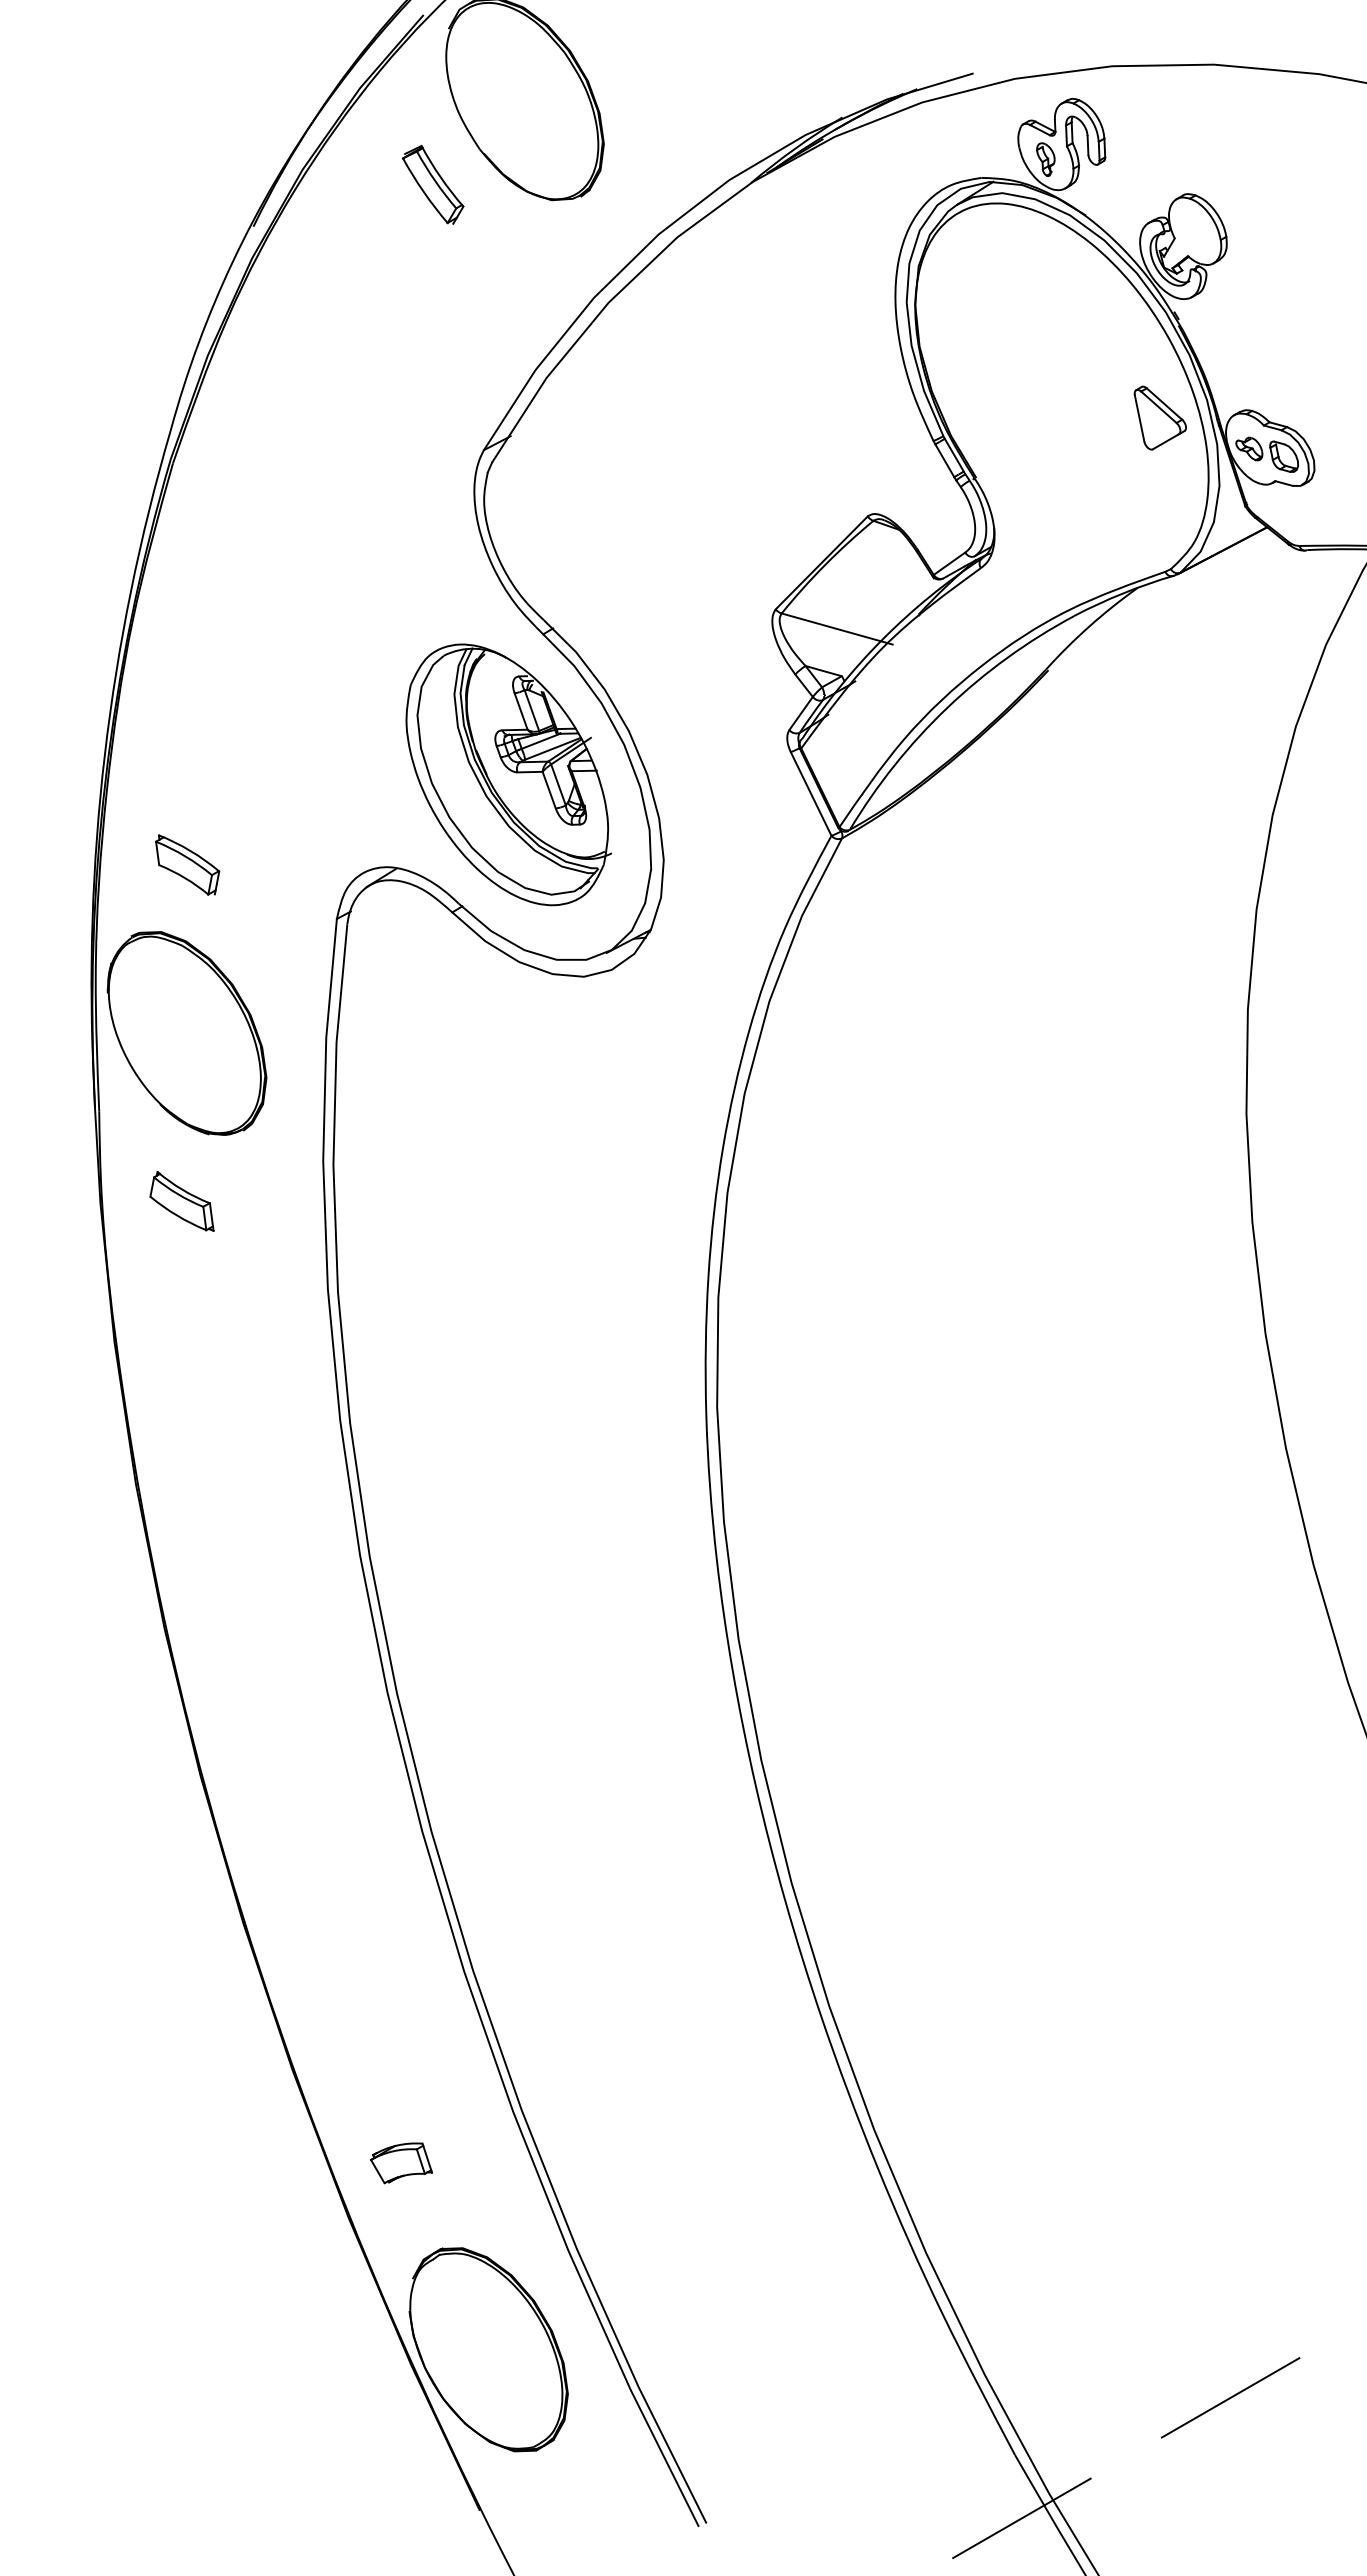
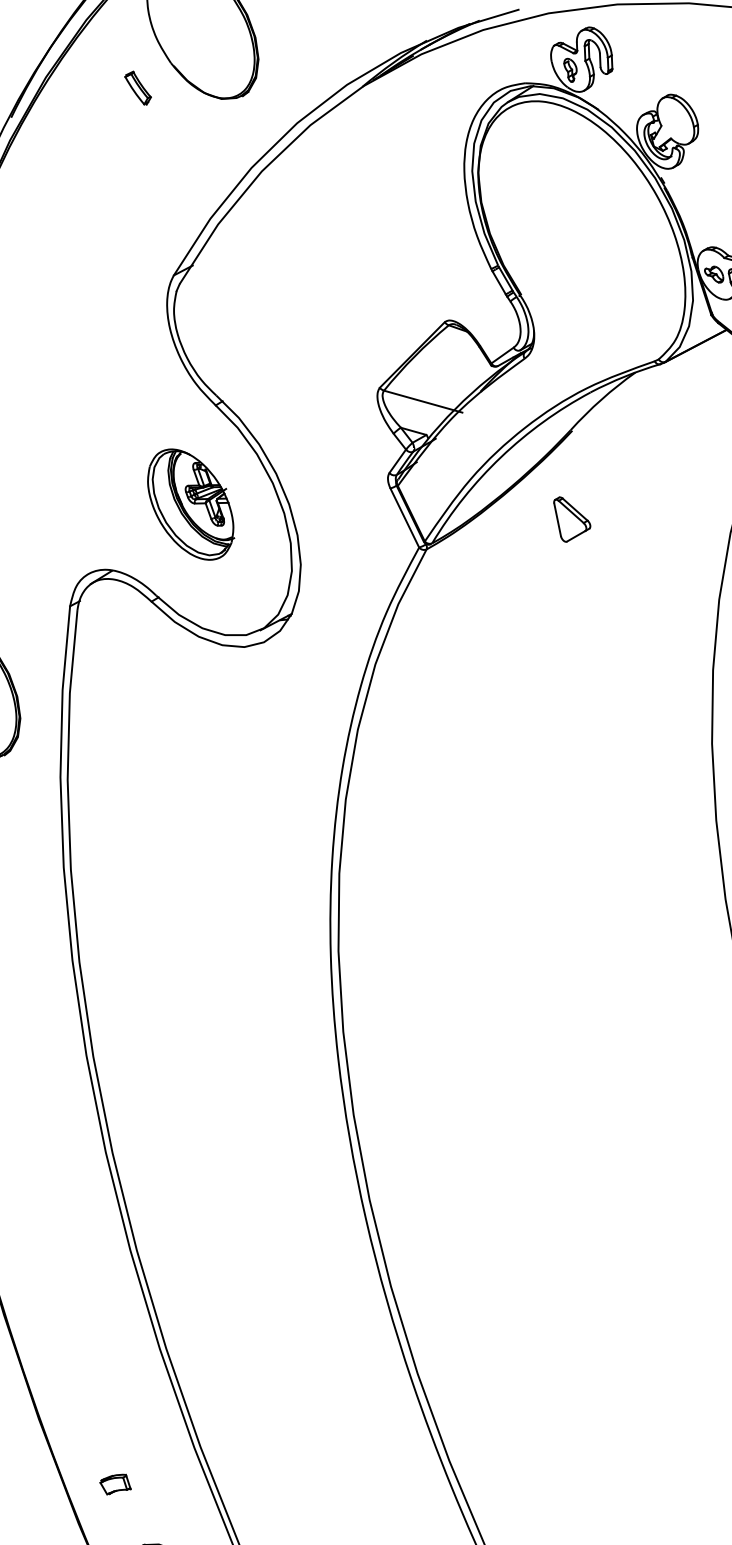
part: (433, 184) -> (138, 87), size x0.6
part: (1159, 417) -> (571, 519), moved
part: (508, 774) -> (191, 504), size x0.6
part: (400, 2163) -> (115, 1484), size x0.7

